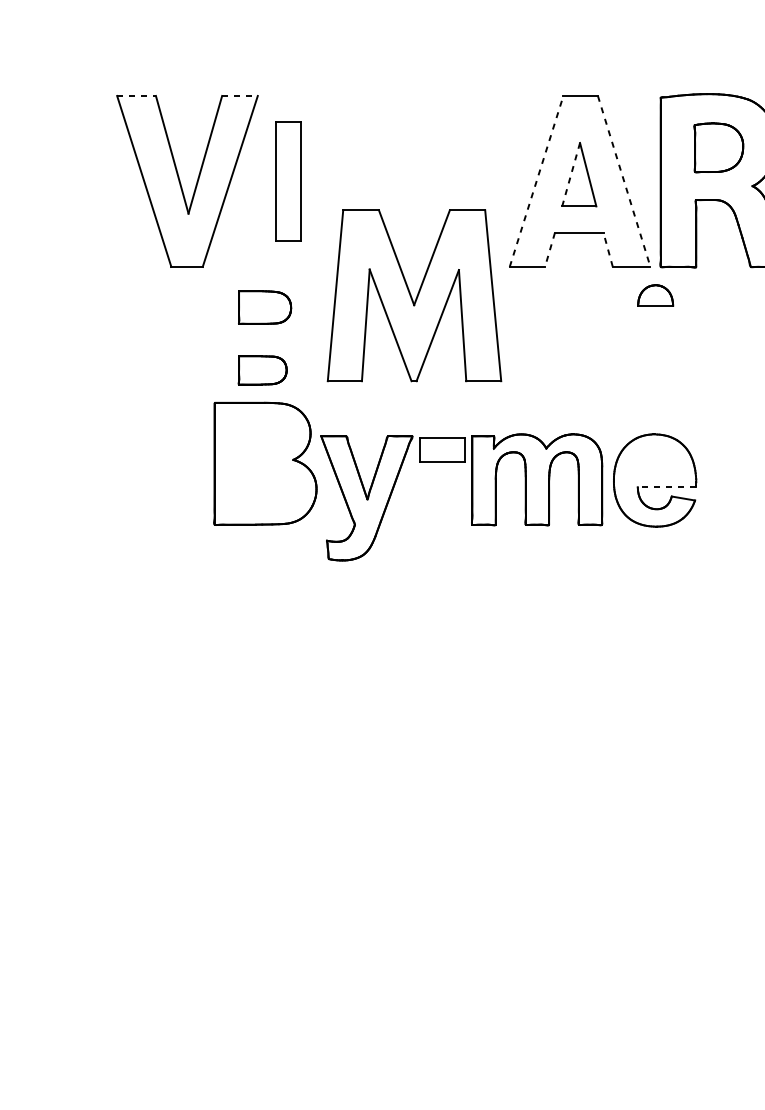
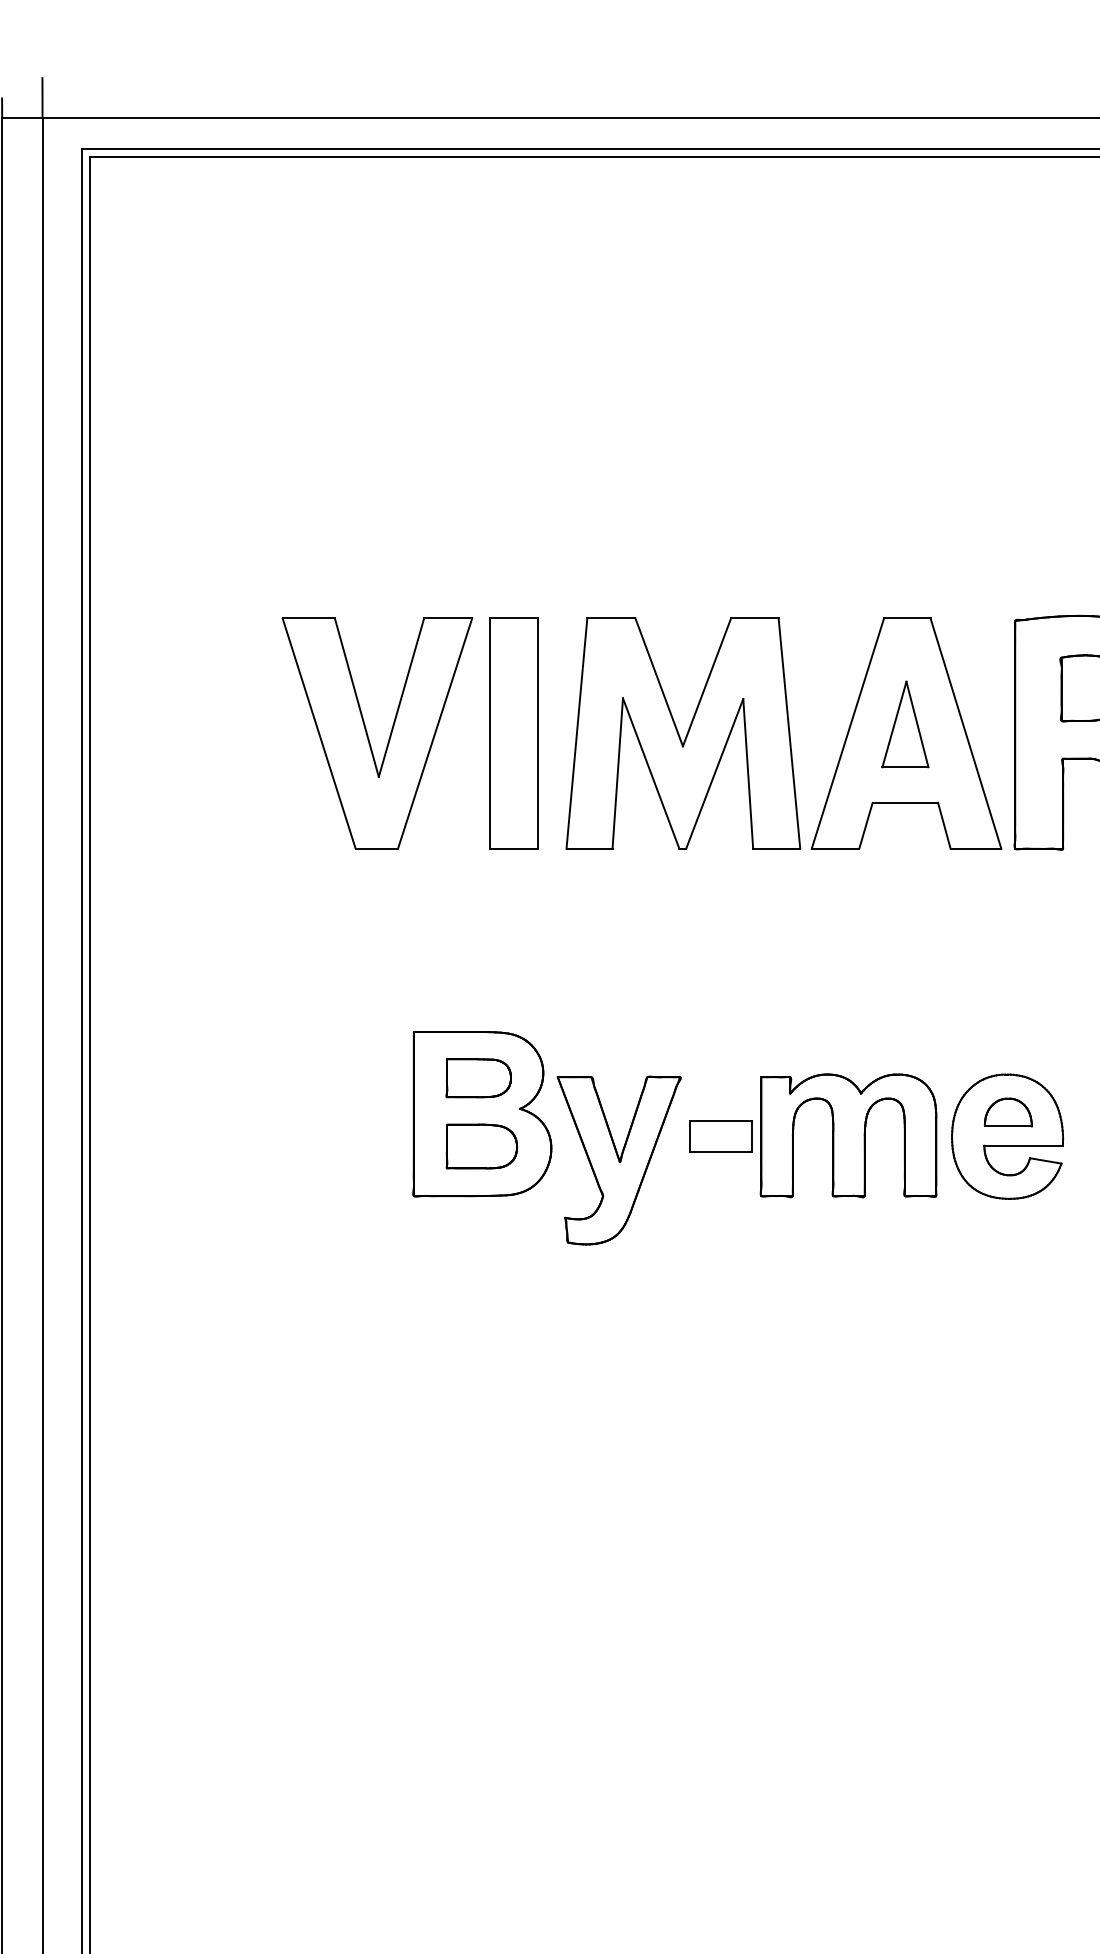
line: (137, 96) -> (309, 618), dashed -> solid
line: (240, 96) -> (448, 618), dashed -> solid
line: (571, 175) -> (894, 725), dashed -> solid
part: (288, 181) -> (513, 733), size x1.43
line: (536, 181) -> (847, 733), dashed -> solid
line: (623, 181) -> (965, 733), dashed -> solid
line: (549, 249) -> (865, 825), dashed -> solid
line: (608, 249) -> (944, 825), dashed -> solid
part: (414, 295) -> (683, 733), moved
part: (655, 295) -> (1008, 1112), moved
part: (264, 307) -> (481, 1146), moved
part: (262, 370) -> (478, 1078), moved
part: (442, 449) -> (720, 1136), moved
line: (666, 487) -> (1023, 1145), dashed -> solid

